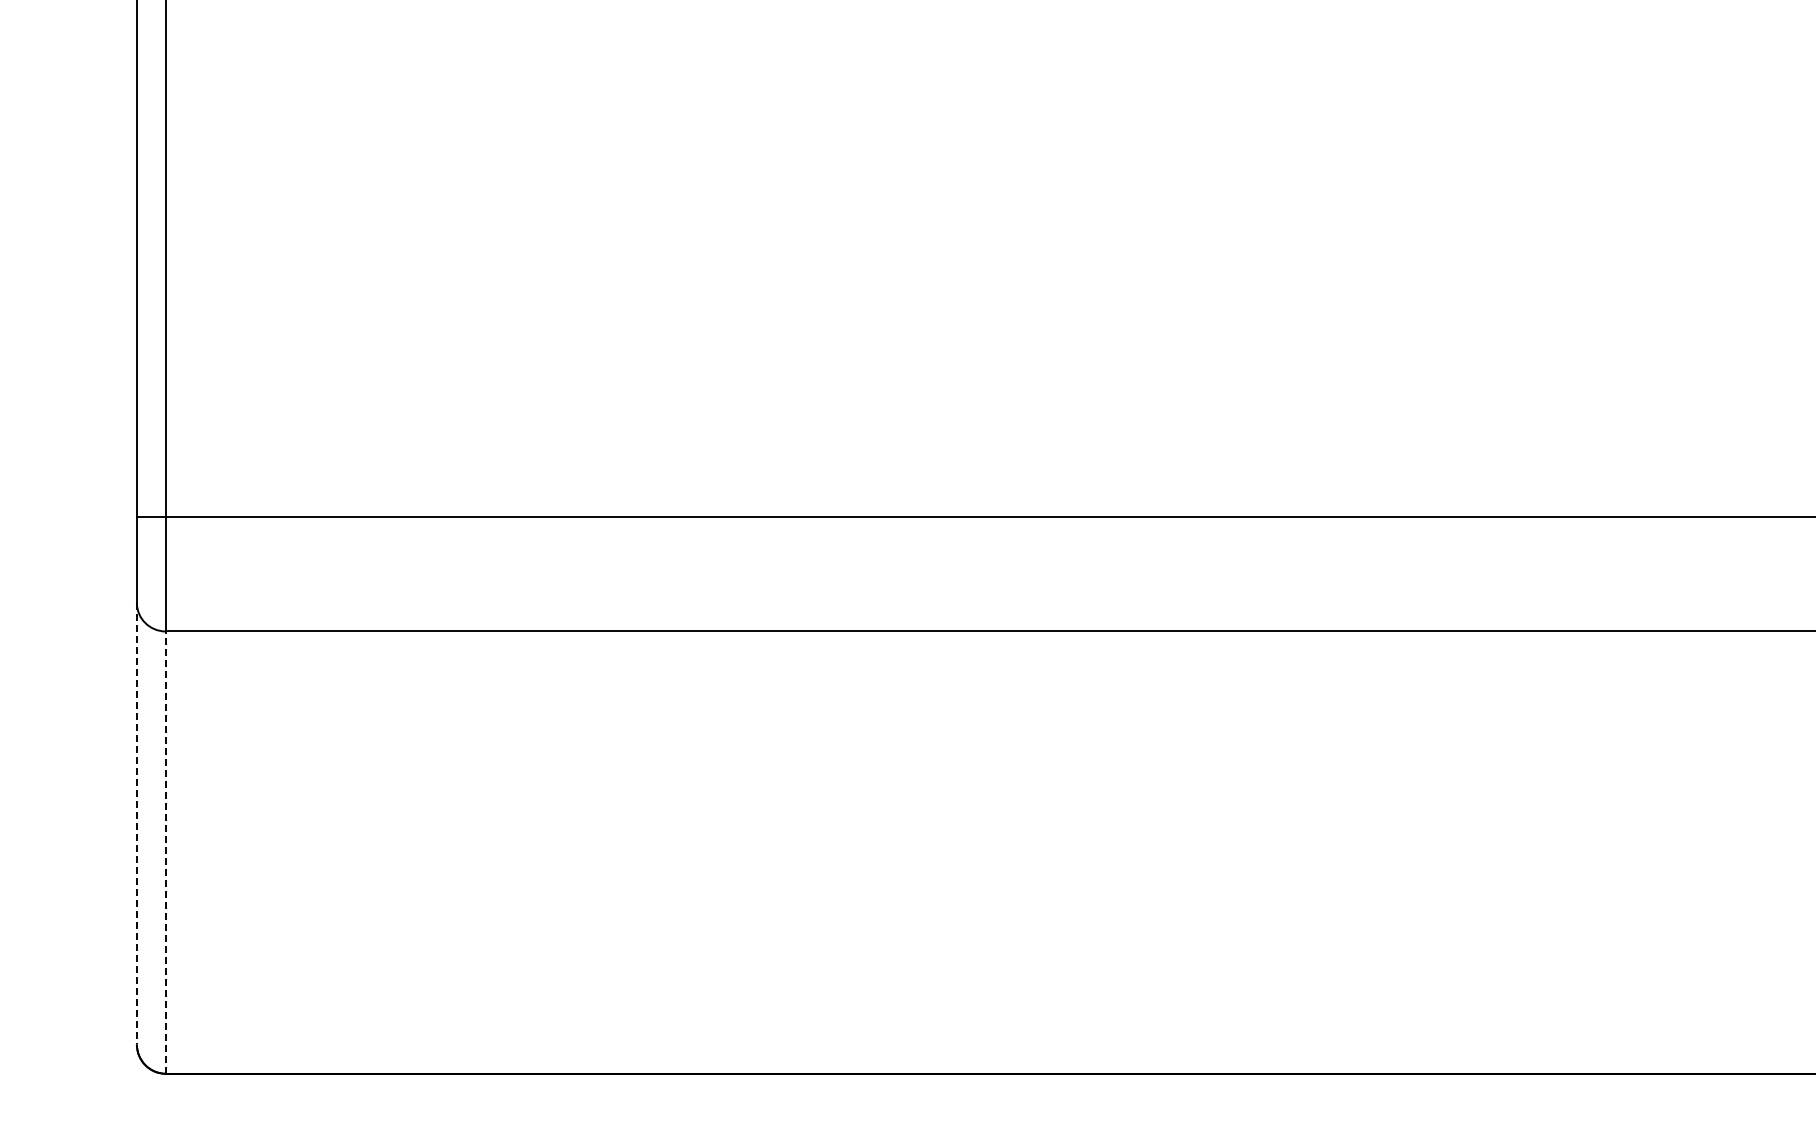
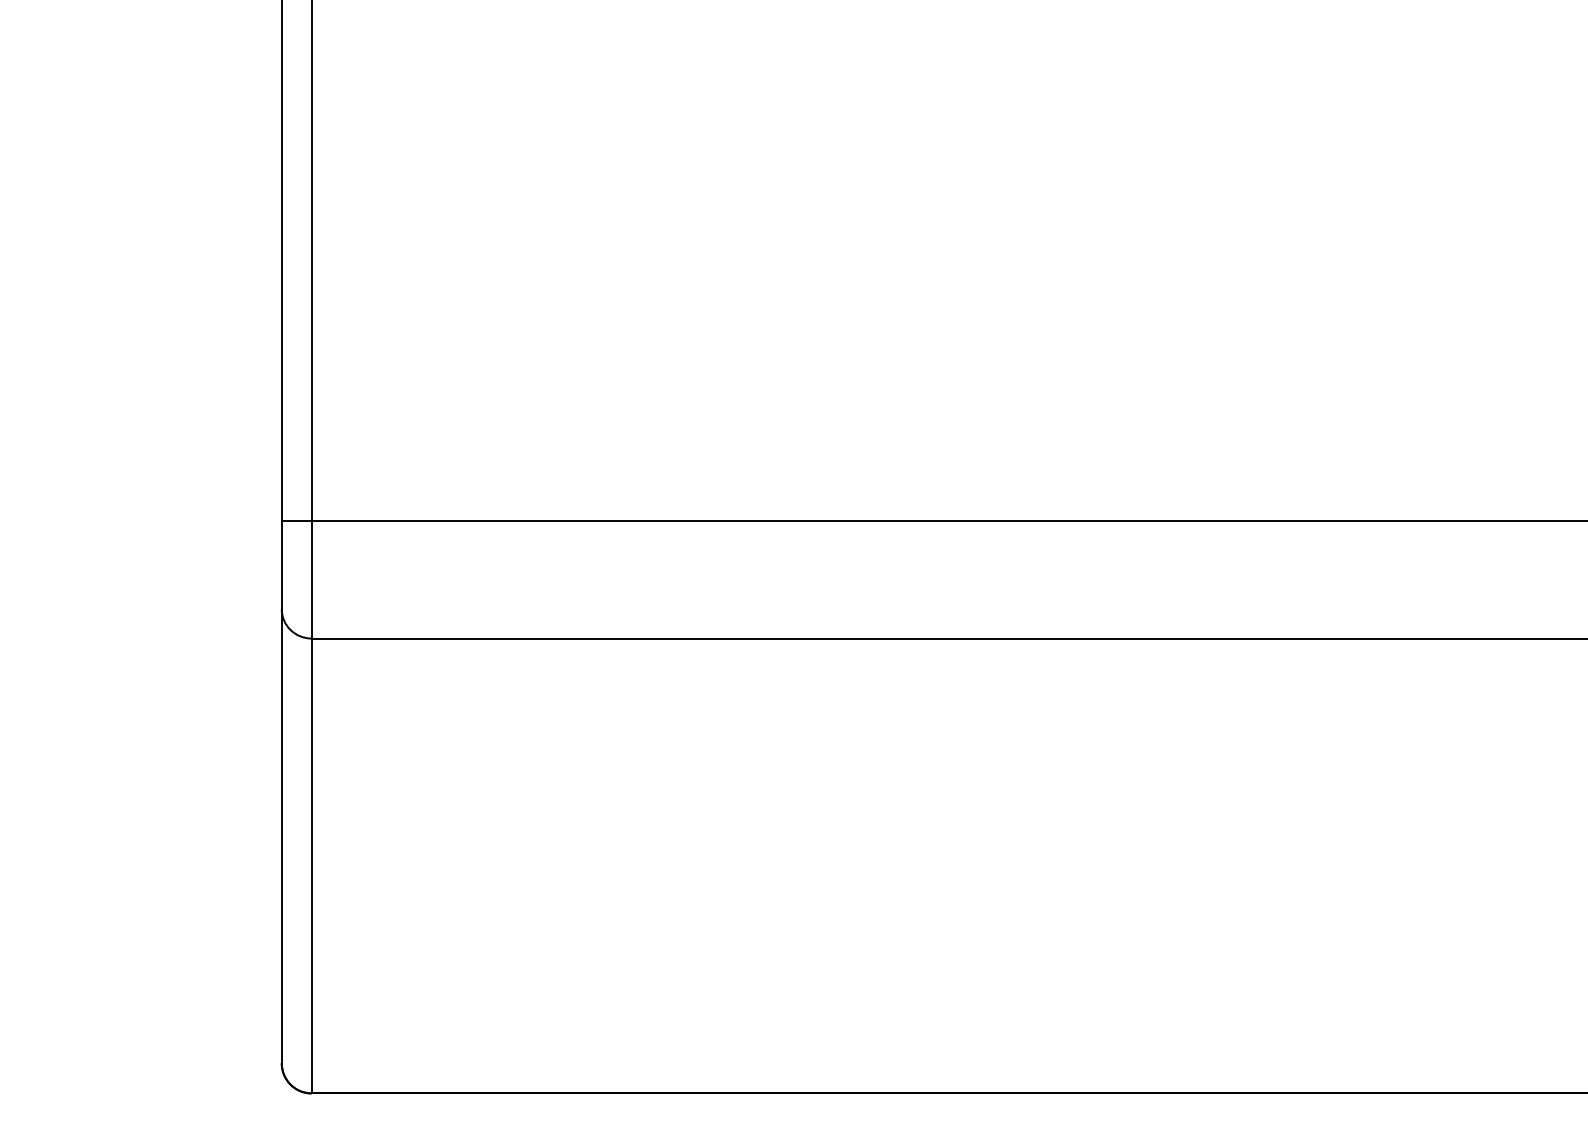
line: (136, 823) -> (281, 836), dashed -> solid
line: (165, 852) -> (311, 865), dashed -> solid

